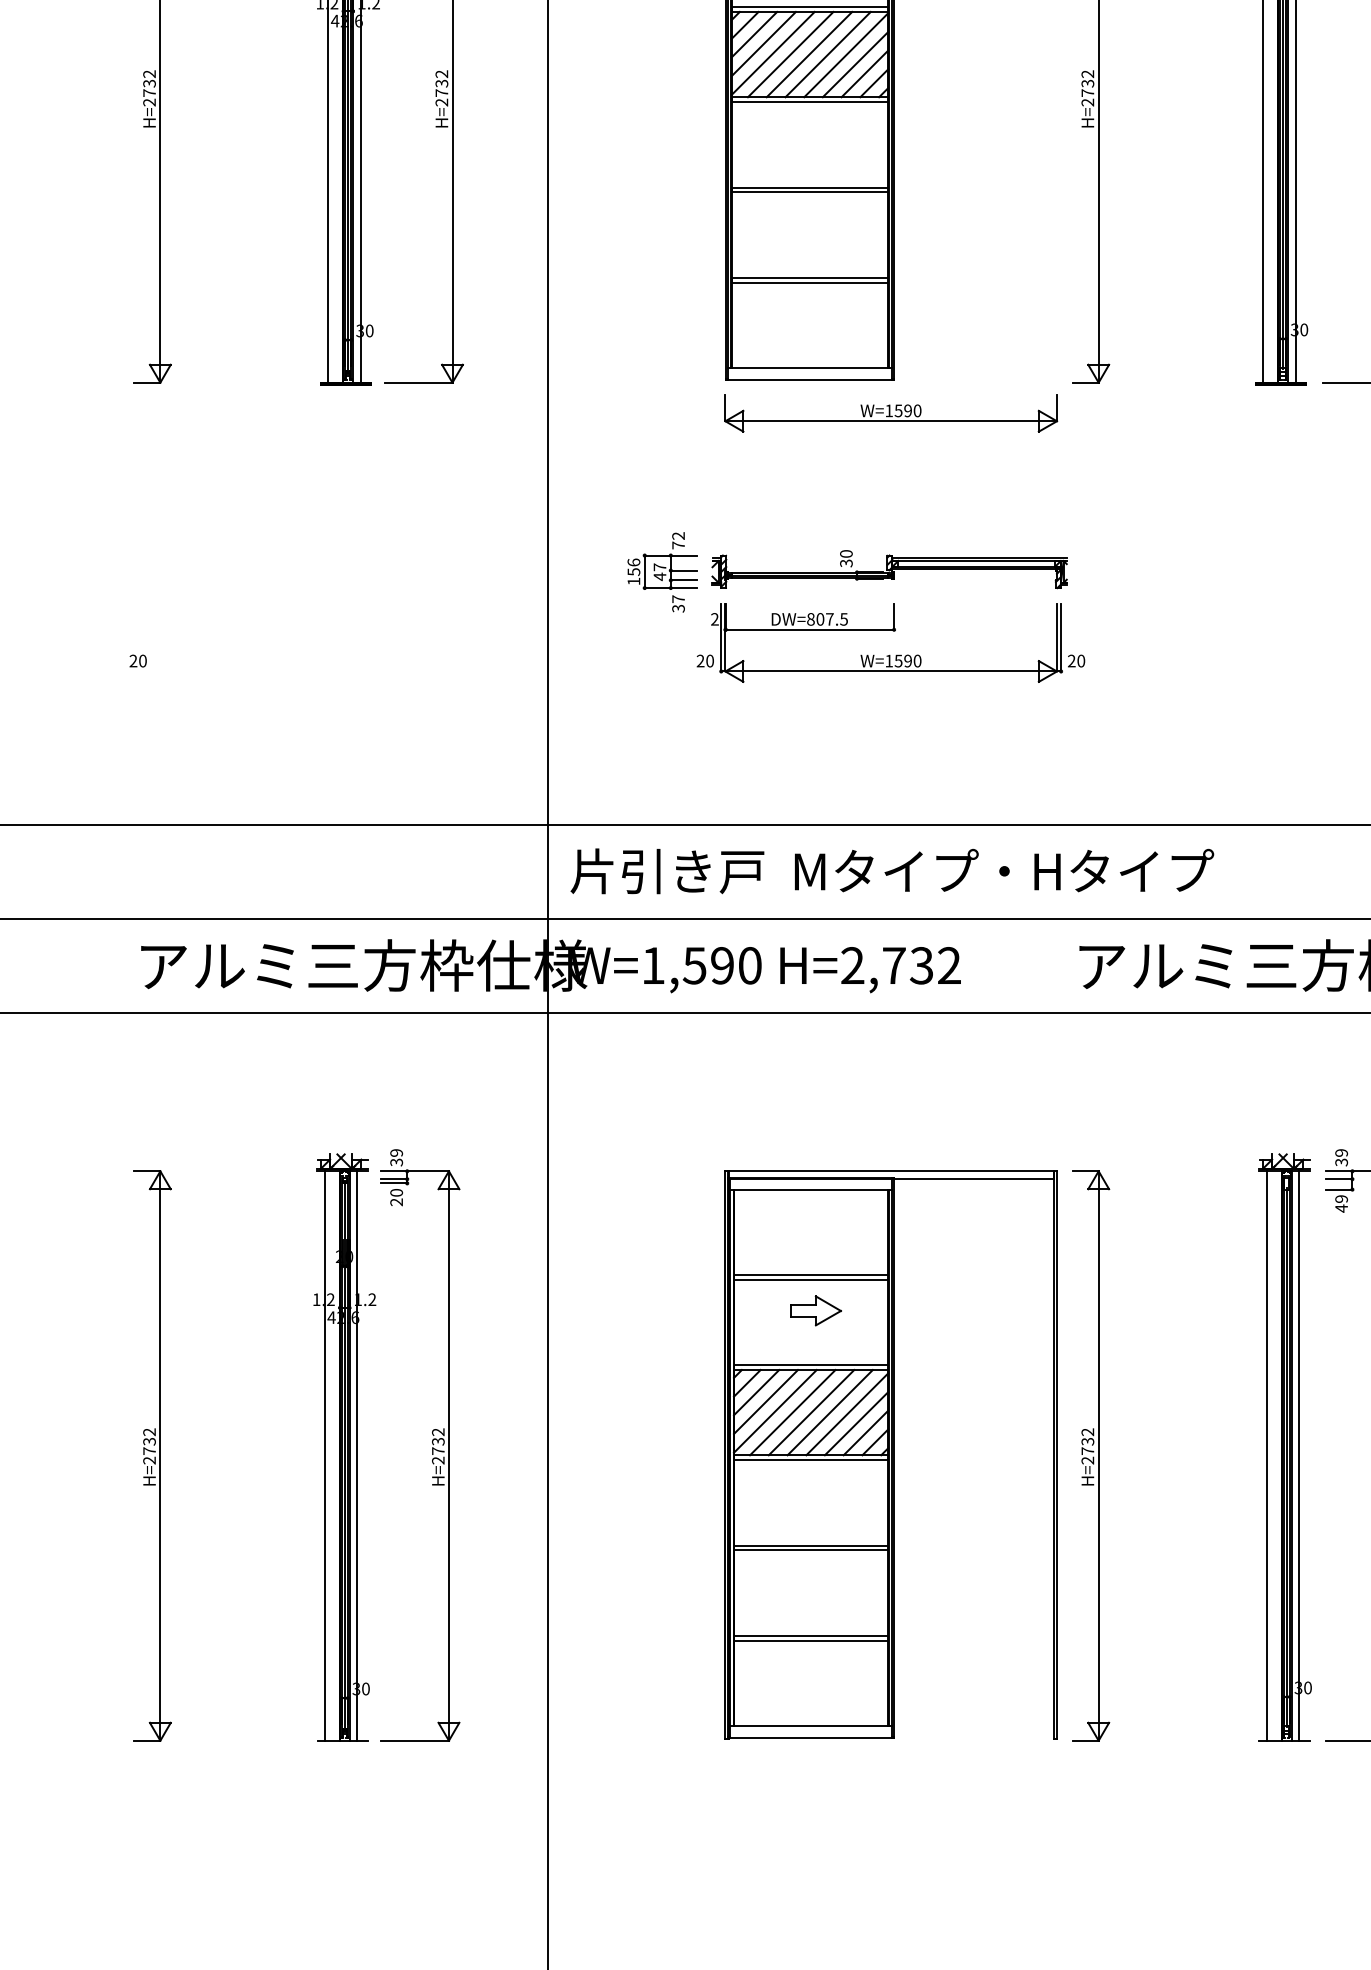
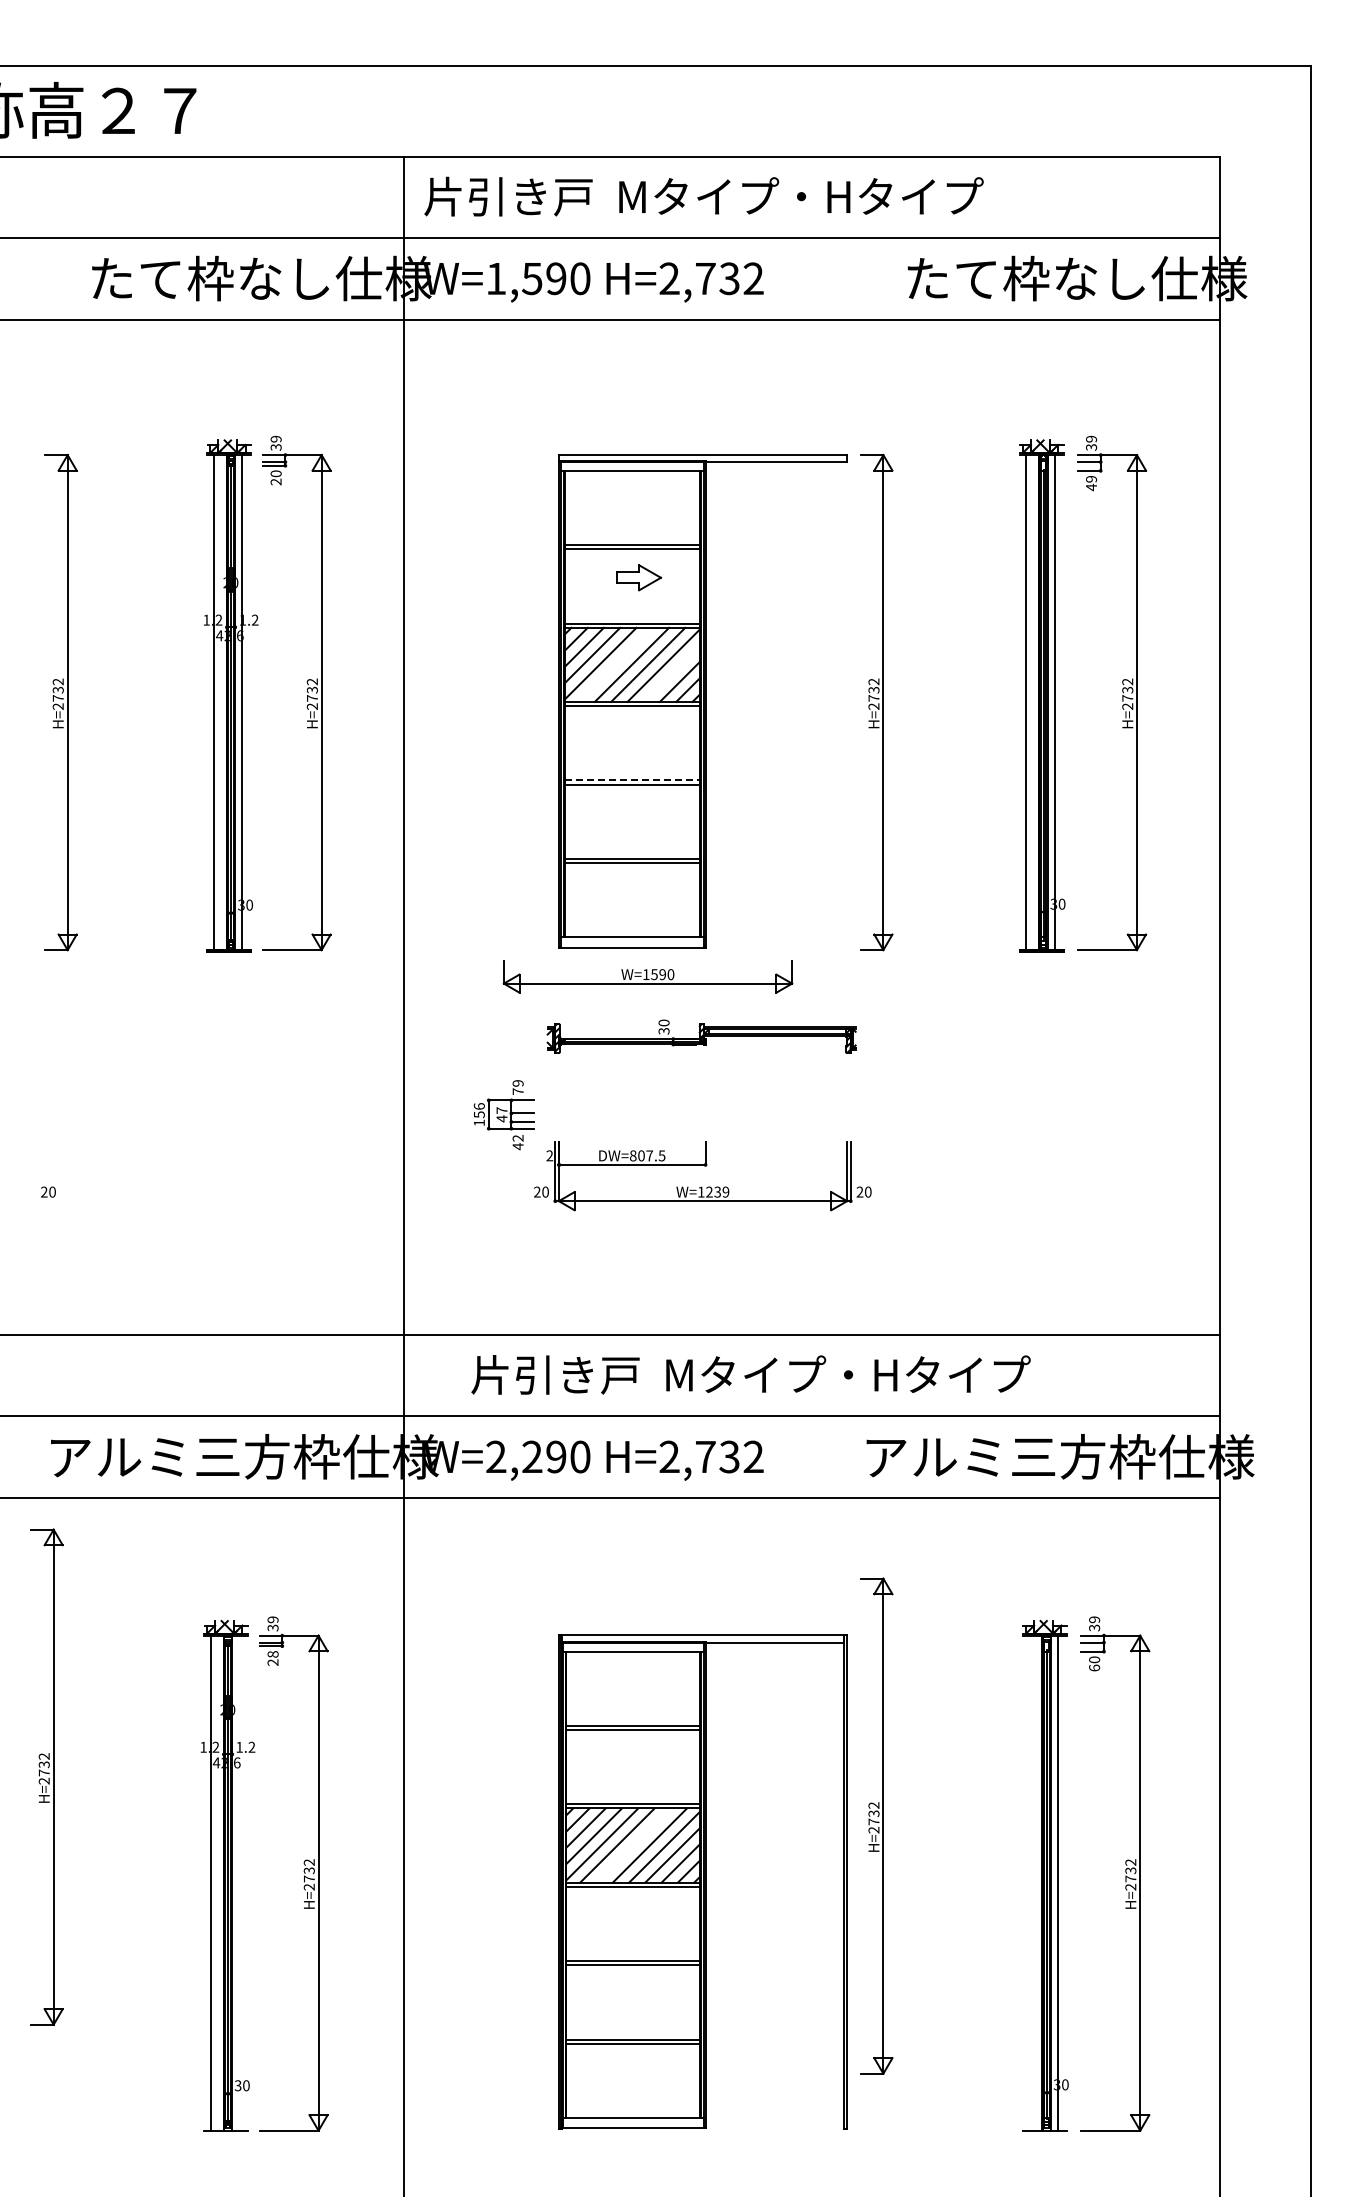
line: (790, 54) -> (615, 664), removed
line: (854, 64) -> (671, 673), removed
line: (810, 187) -> (632, 780), solid -> dashed
part: (890, 413) -> (647, 976), moved
text: (678, 536) -> (518, 1083), 72 -> 79
part: (889, 569) -> (701, 1036), moved
text: (677, 603) -> (517, 1142), 37 -> 42
text: (907, 660) -> (717, 1191), W=1590 -> W=1239
text: (891, 870) -> (750, 1374), moved
text: (674, 965) -> (514, 1456), W=1,590 -> W=2,290
text: (397, 1192) -> (273, 1654), 20 -> 28
text: (1341, 1203) -> (1094, 1663), 49 -> 60
part: (815, 1310) -> (637, 1756), removed
line: (811, 1412) -> (633, 1845), removed
part: (152, 1455) -> (46, 1776), moved
line: (356, 1455) -> (238, 1882), removed
part: (1090, 1455) -> (876, 1825), moved
line: (1266, 1455) -> (1029, 1882), removed

